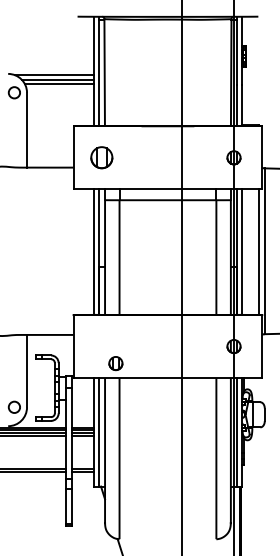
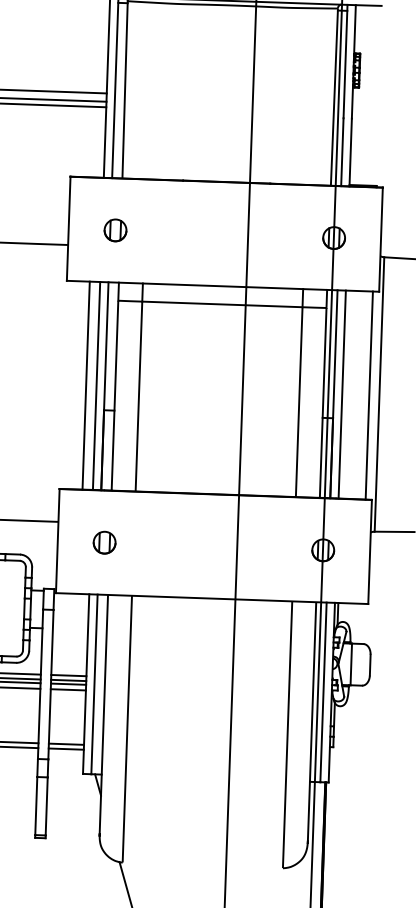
part: (101, 157) -> (114, 229), size x0.62
line: (87, 251) -> (86, 384), added
part: (115, 363) -> (103, 542), moved

